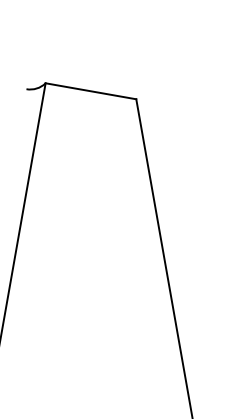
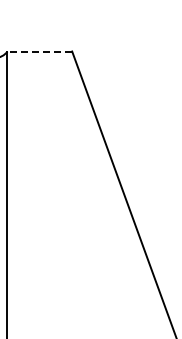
line: (90, 91) -> (39, 51), solid -> dashed

